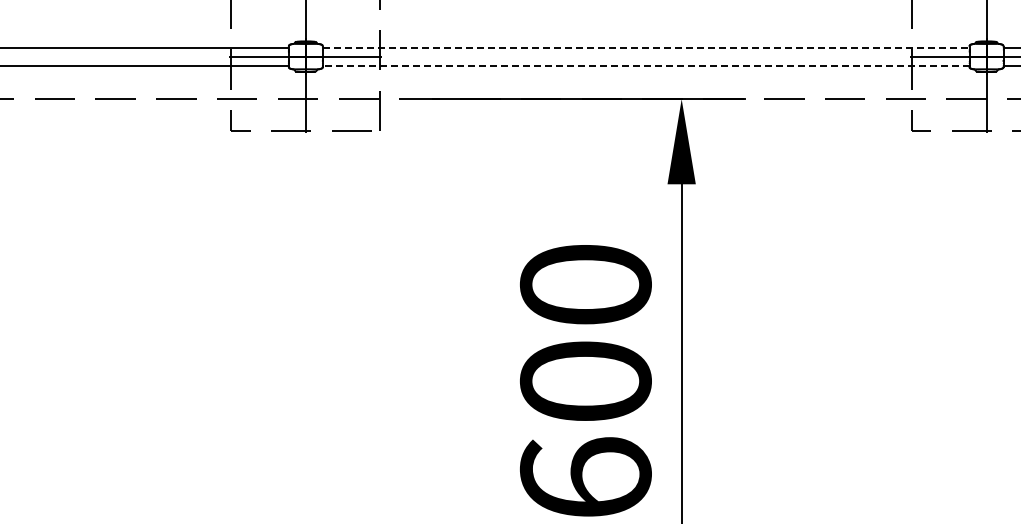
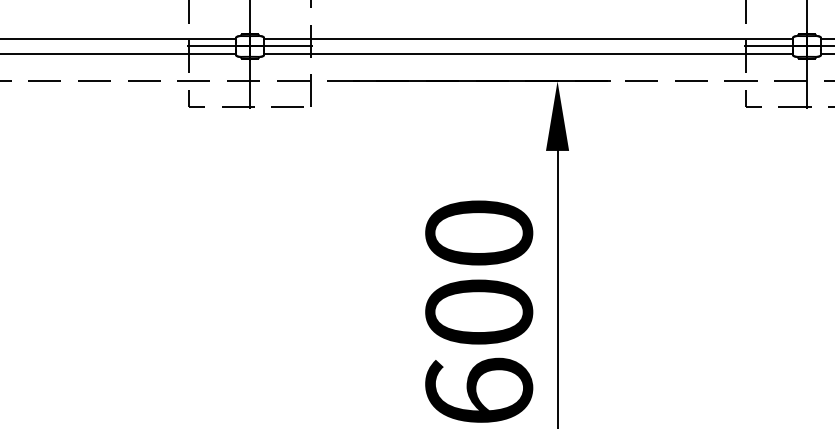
line: (646, 47) -> (528, 38), dashed -> solid
line: (645, 65) -> (527, 53), dashed -> solid

